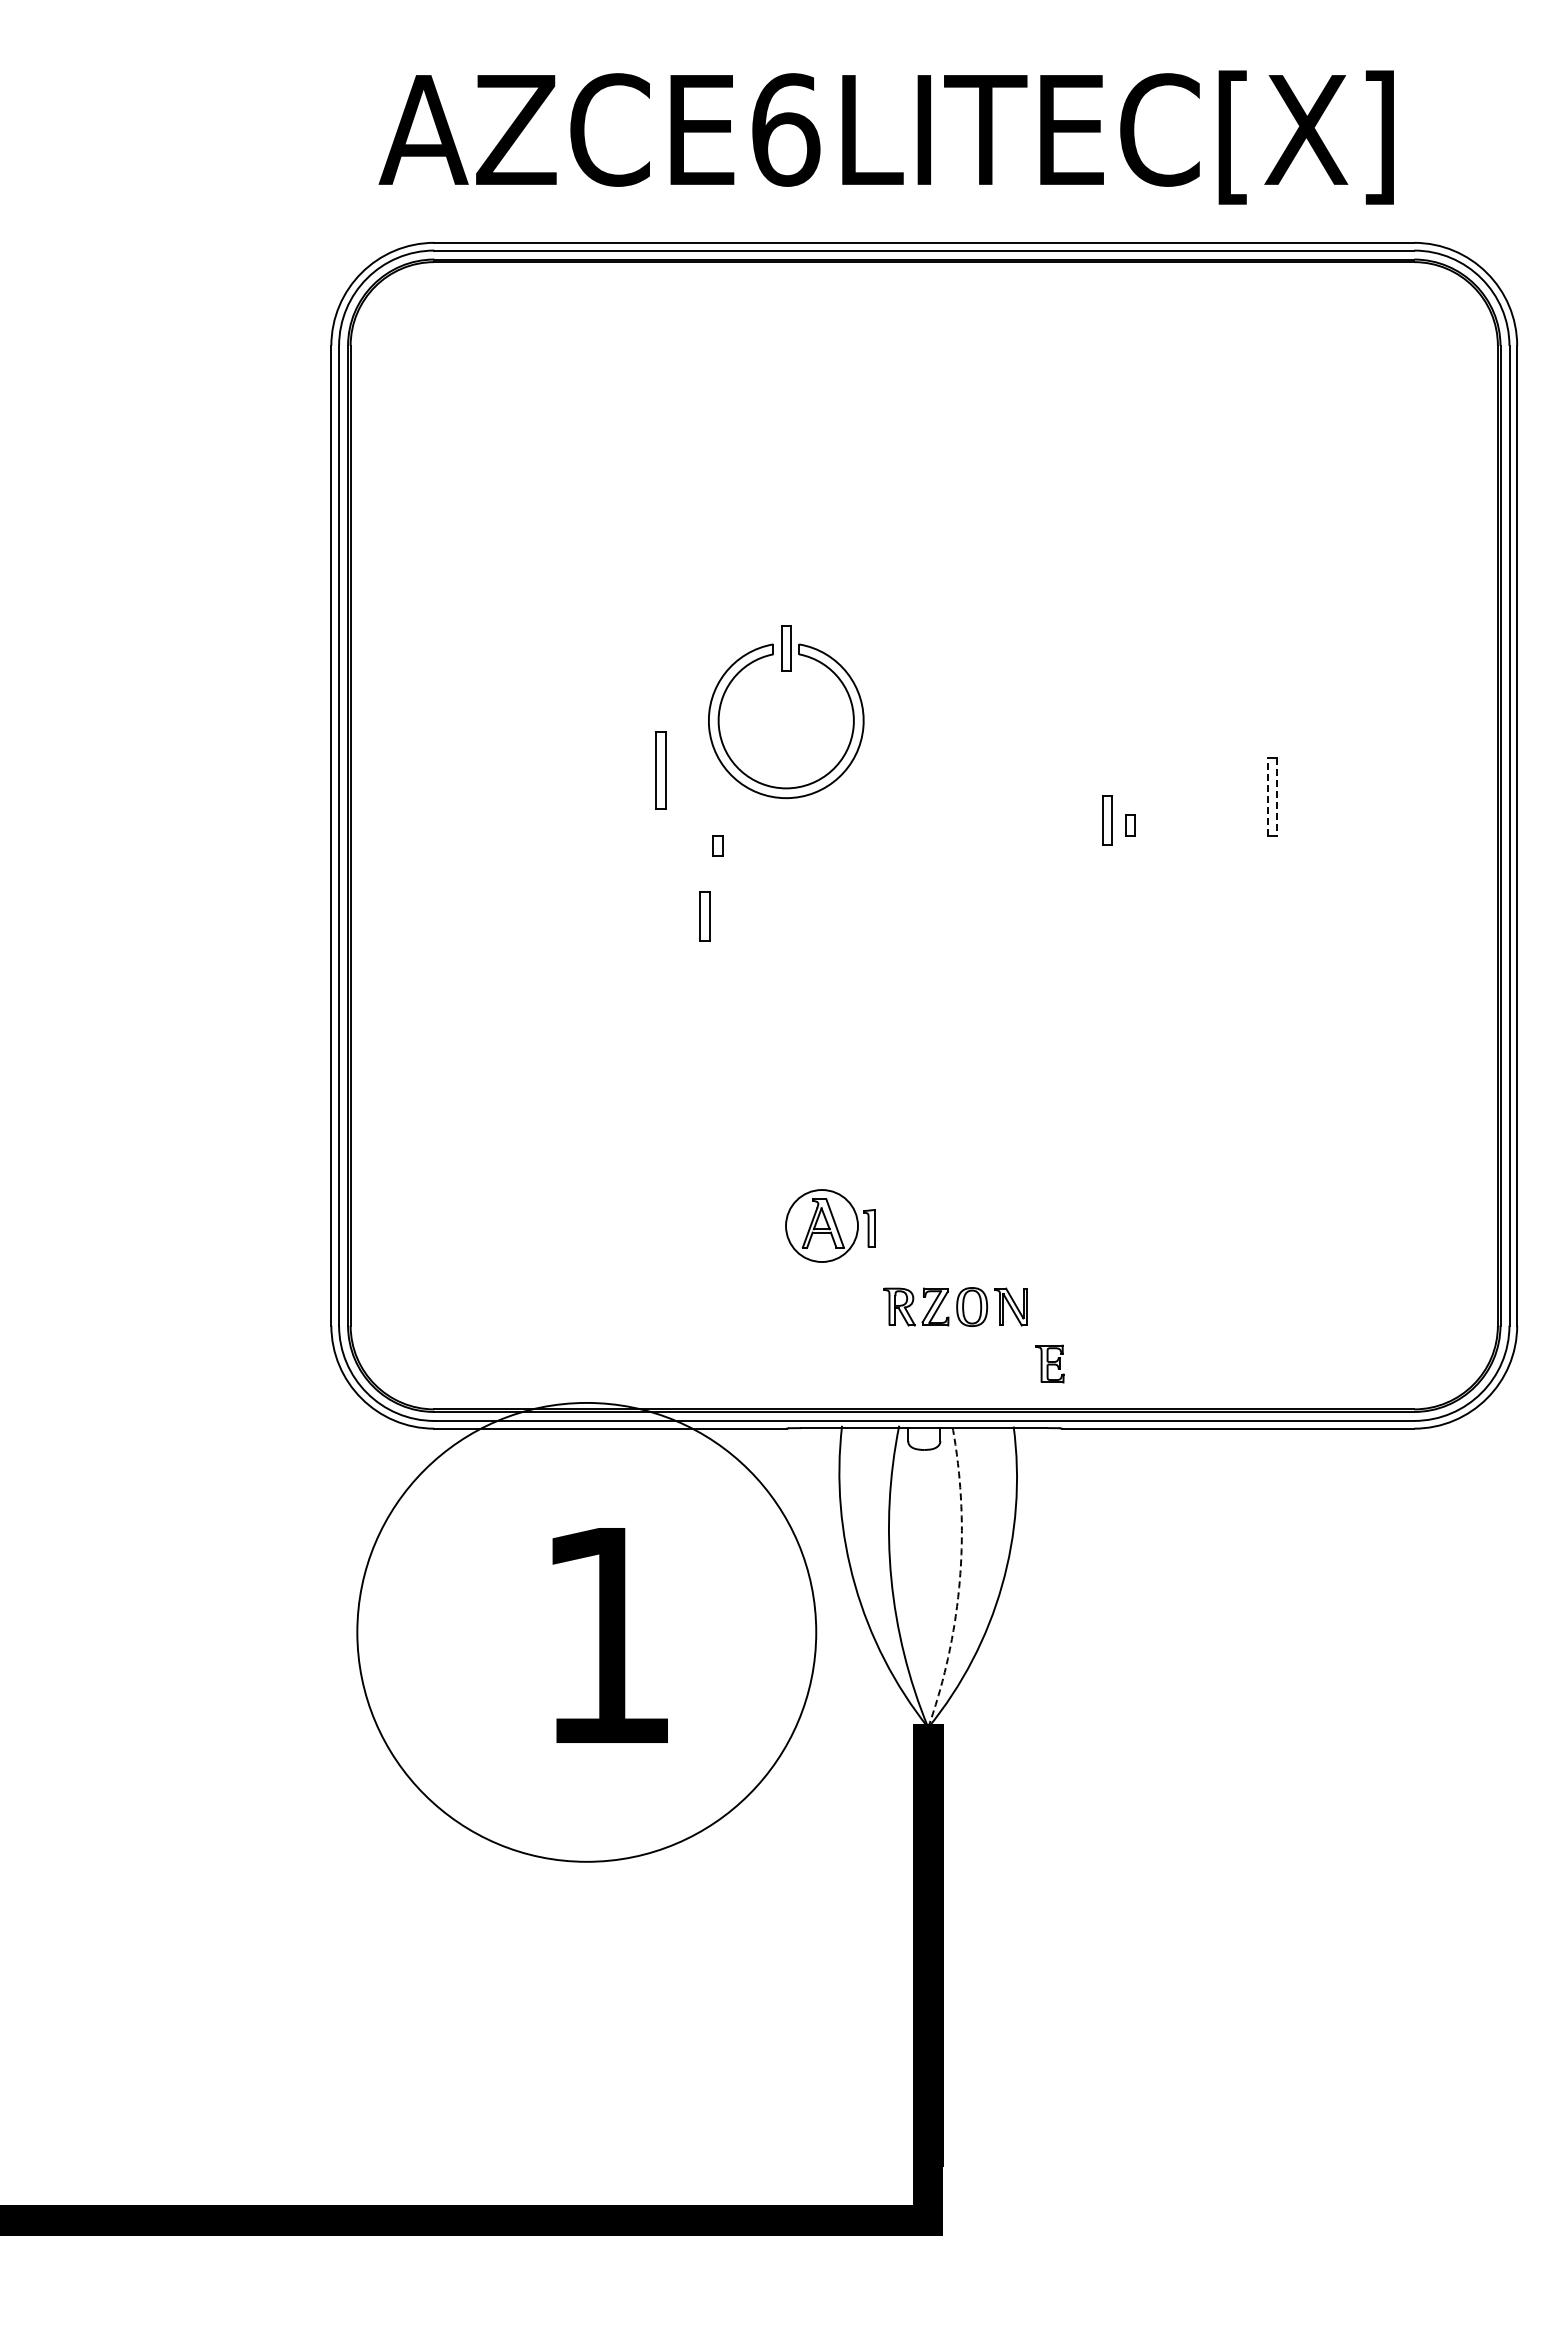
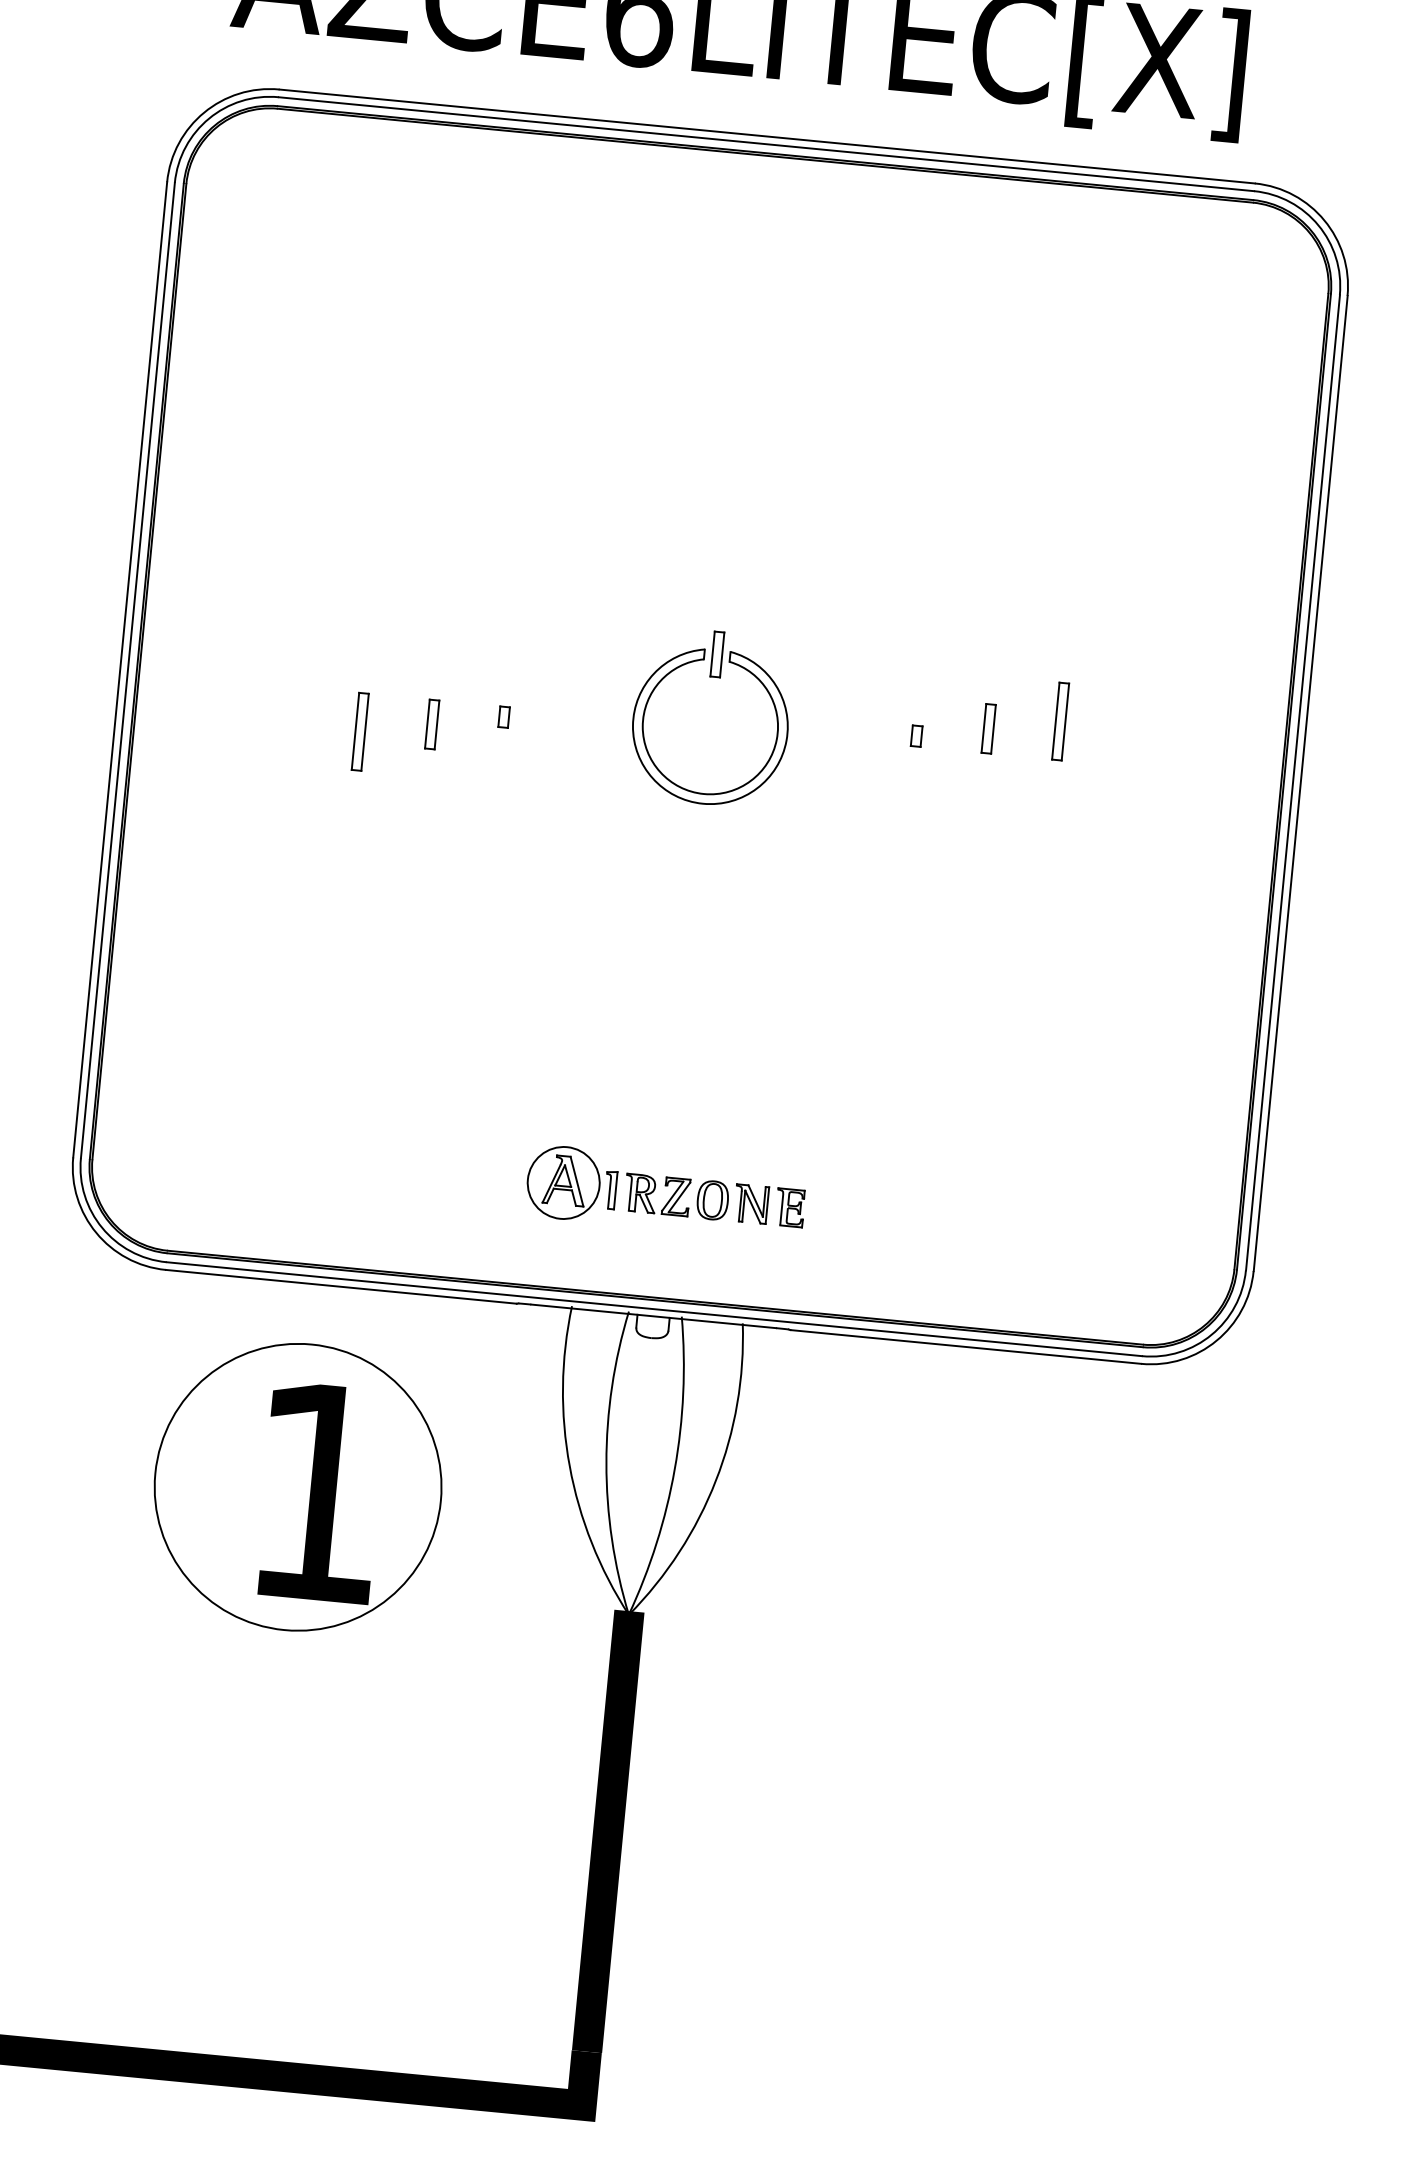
part: (786, 671) -> (715, 677), moved
part: (660, 770) -> (359, 731), moved
line: (1267, 797) -> (1055, 721), dashed -> solid
line: (1277, 797) -> (1065, 722), dashed -> solid
part: (1107, 820) -> (988, 729), moved
part: (704, 916) -> (431, 724), moved
part: (830, 1225) -> (572, 1183), moved
part: (1049, 1363) -> (789, 1207), moved
arc: (960, 1578) -> (675, 1469), dashed -> solid
circle: (586, 1631) -> (297, 1486), size x0.62

